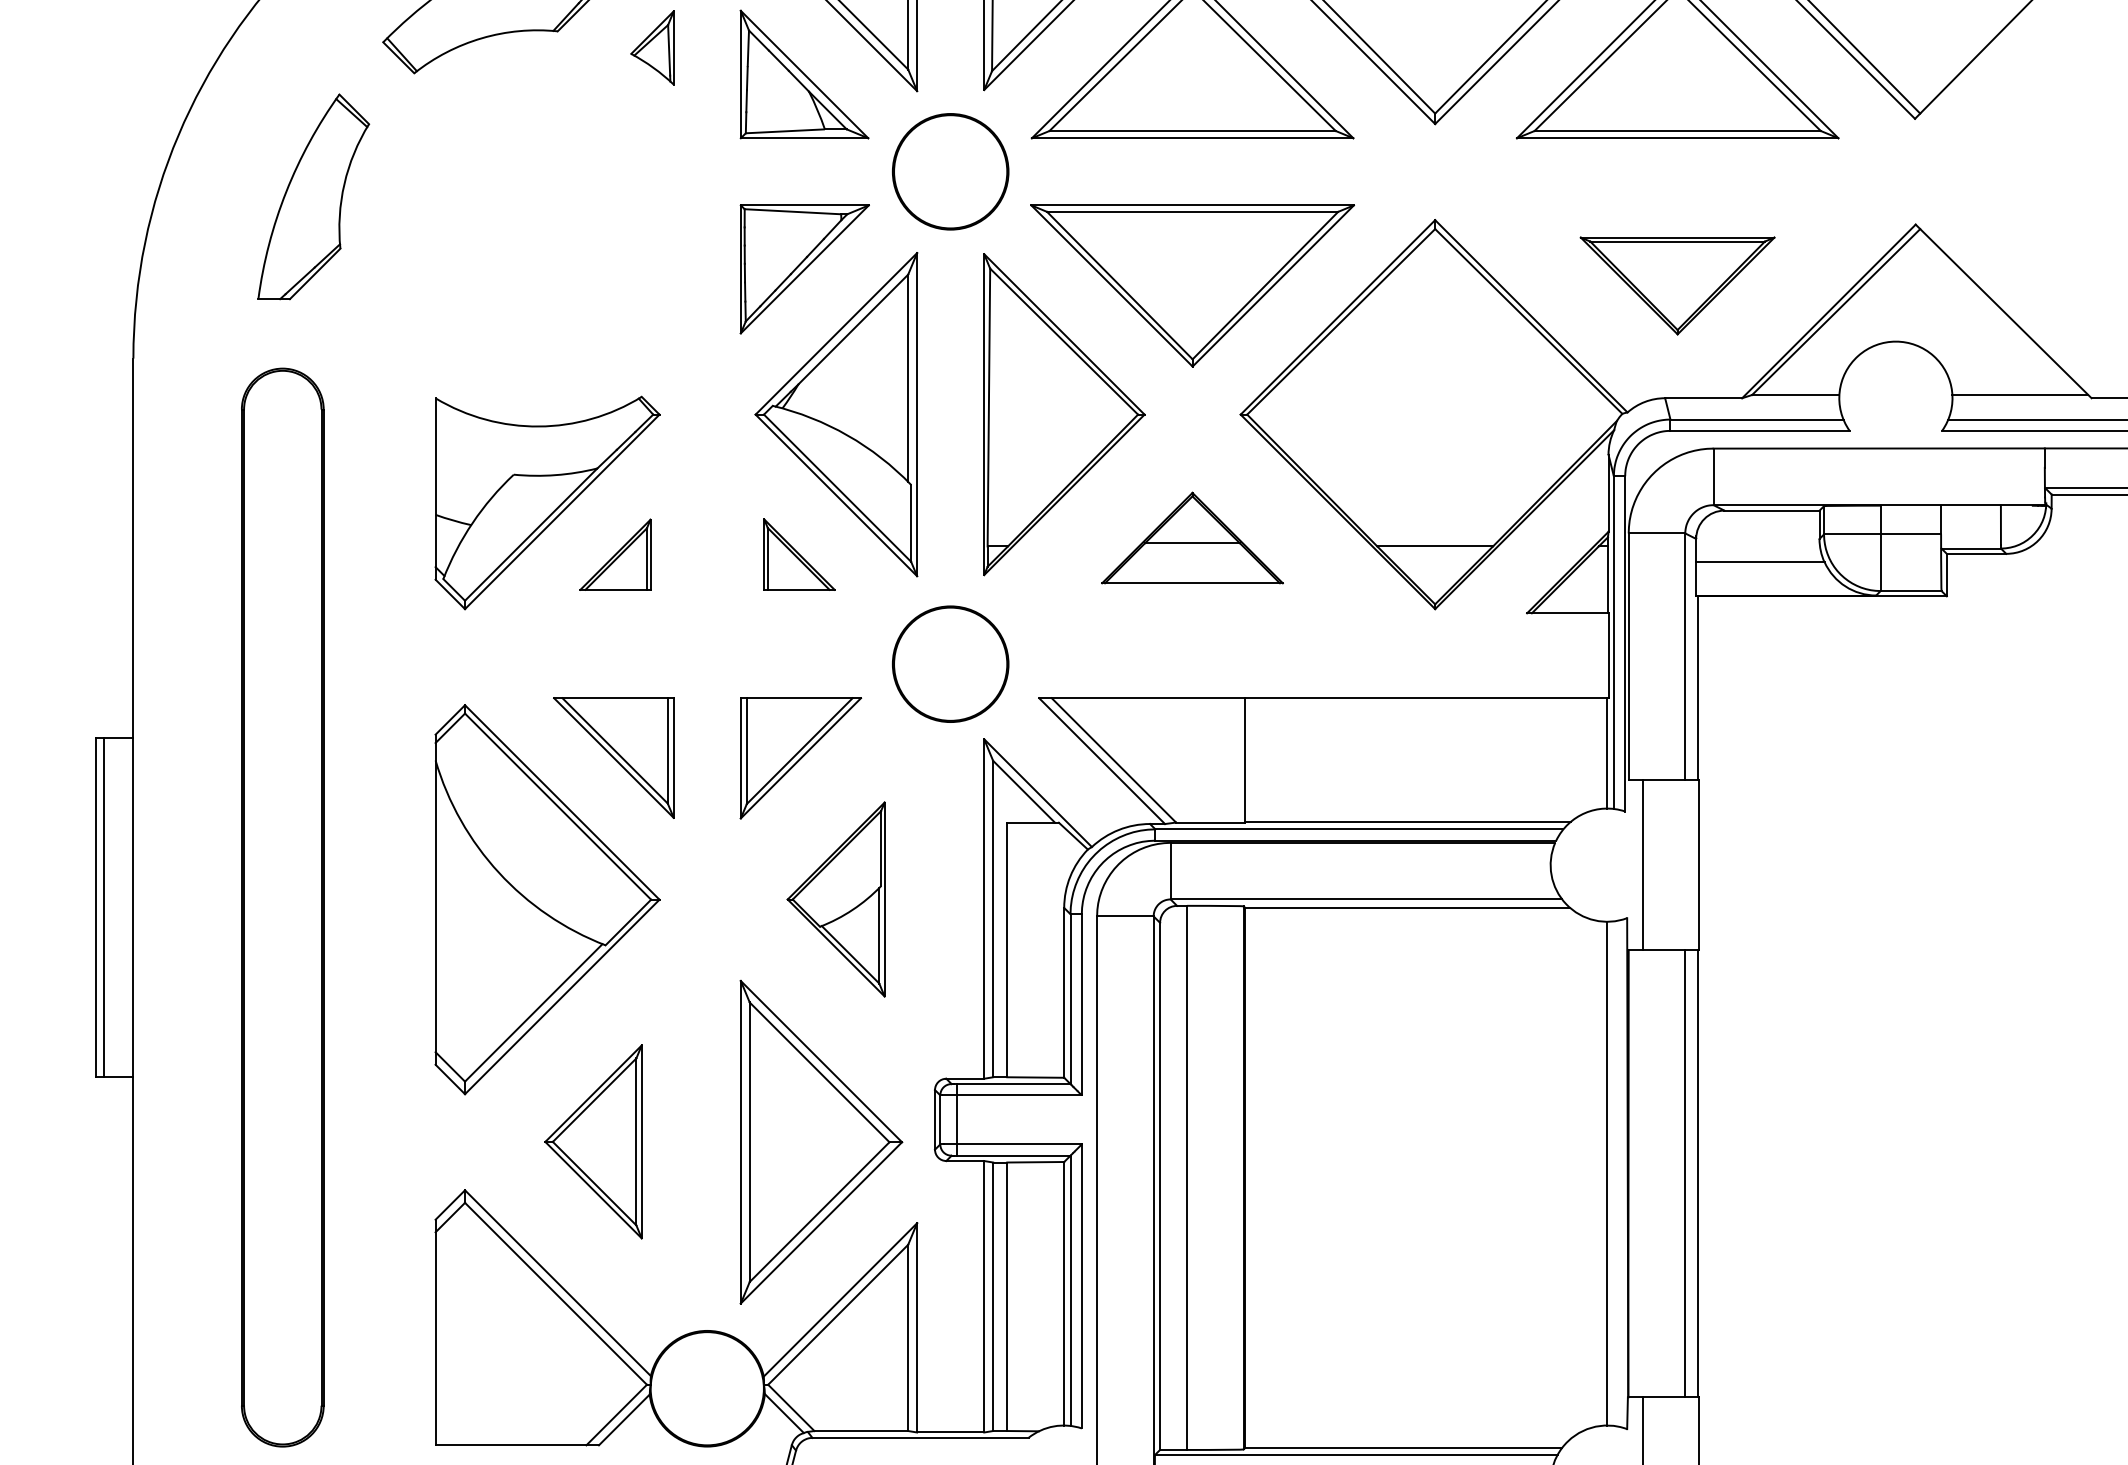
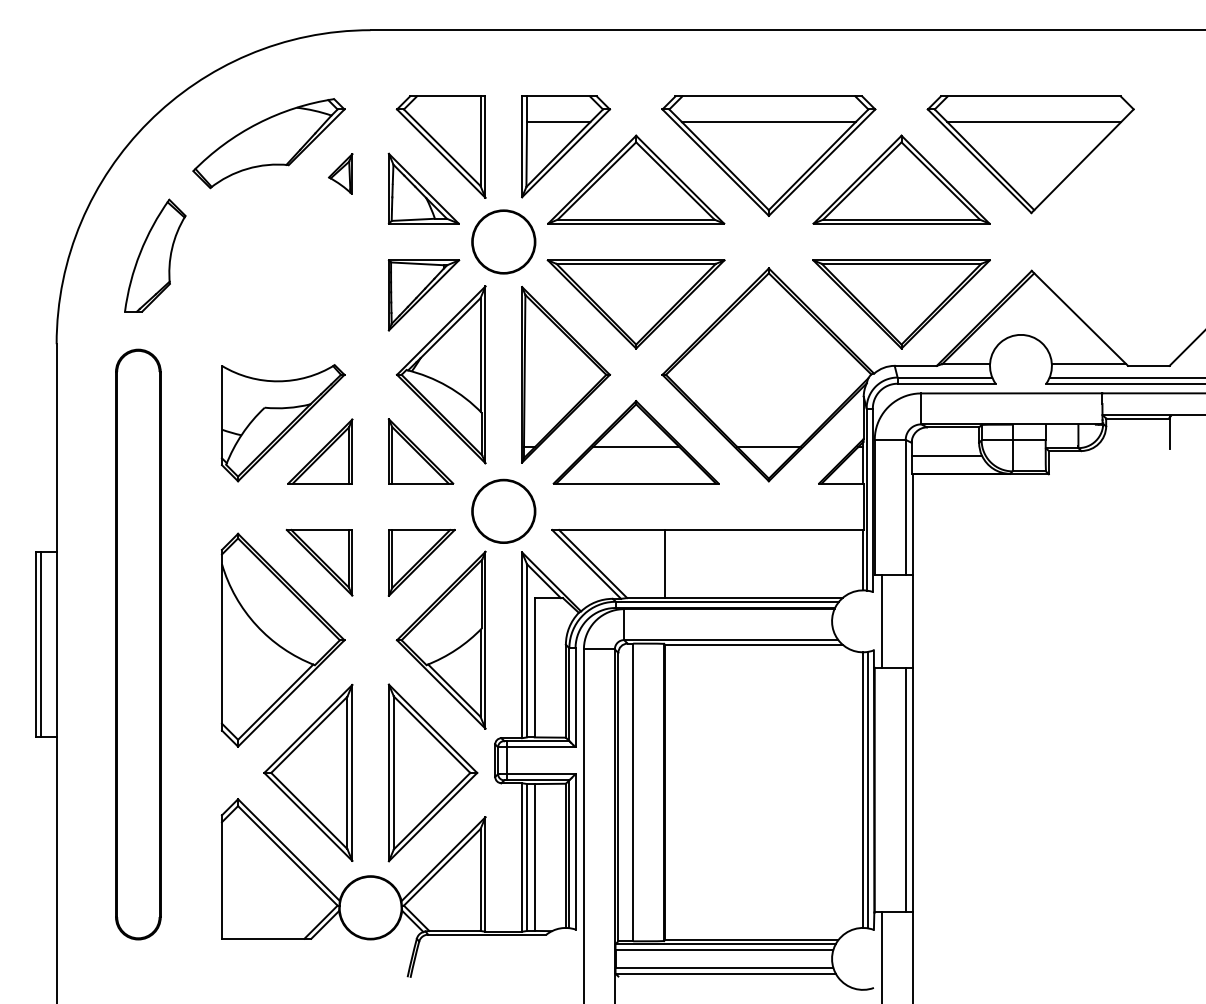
part: (1677, 286) -> (901, 304), size x1.67
part: (1191, 538) -> (635, 442), size x1.67
part: (615, 554) -> (320, 451), size x1.67
part: (798, 554) -> (420, 451), size x1.67
part: (834, 898) -> (440, 639), size x1.67
part: (593, 1141) -> (308, 772), size x1.67
line: (1615, 1172) -> (867, 789), added

